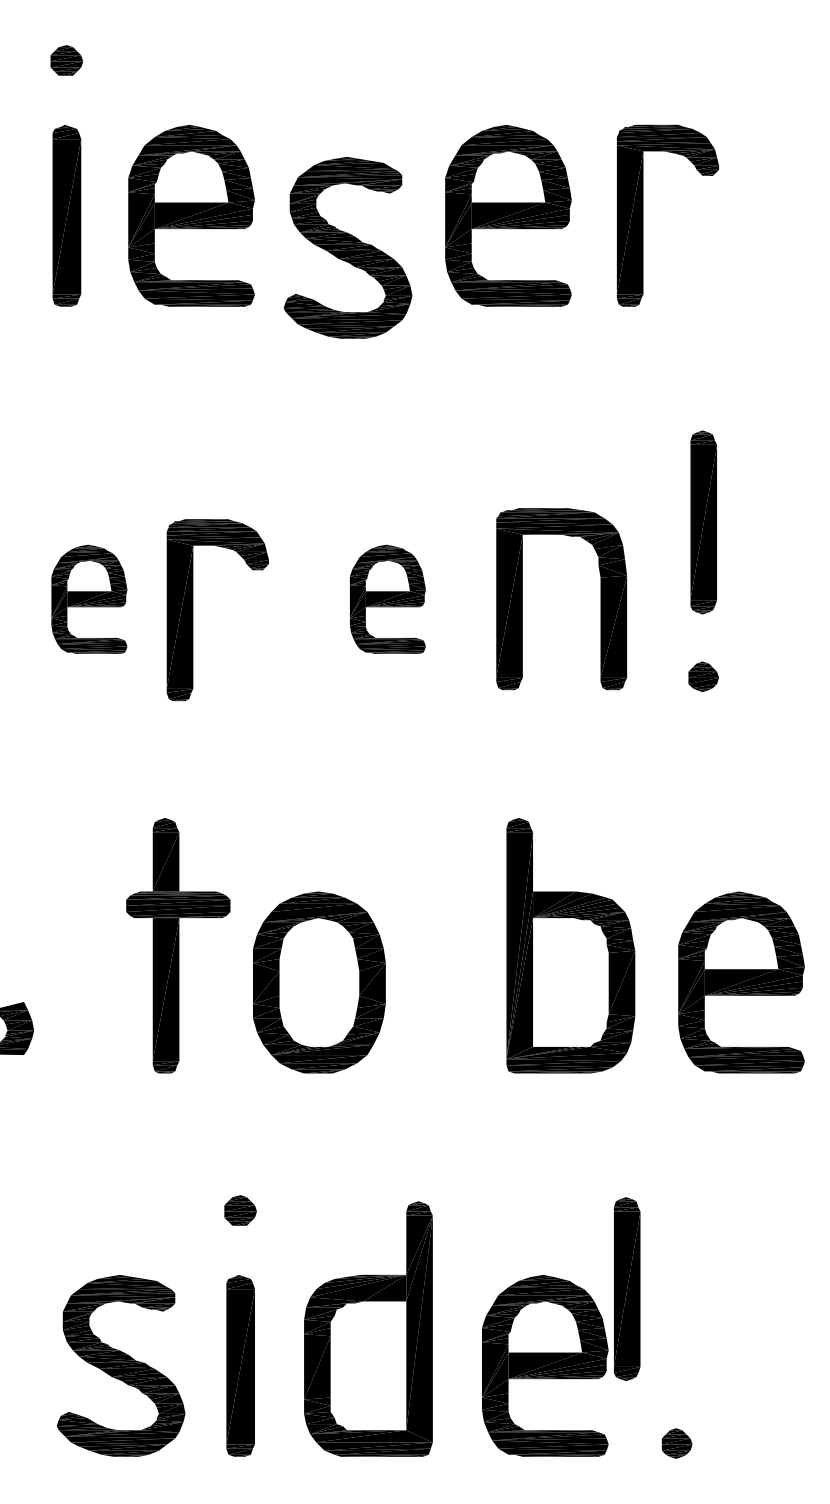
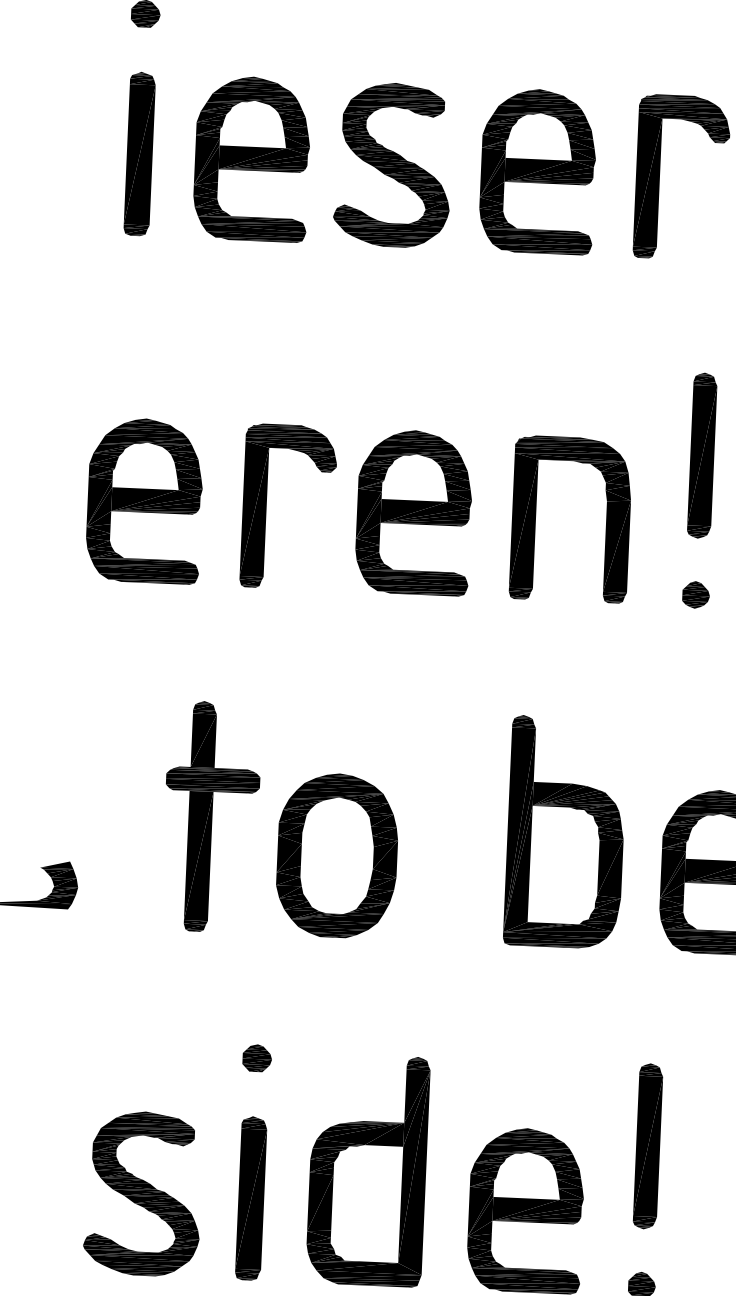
part: (347, 247) -> (392, 164), moved
part: (89, 599) -> (145, 500), size x1.67
part: (387, 599) -> (413, 512), size x1.67
part: (193, 610) -> (266, 506), moved
part: (627, 1288) -> (648, 1145), moved

